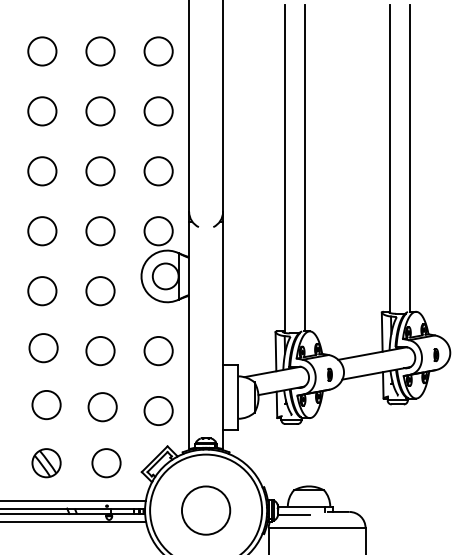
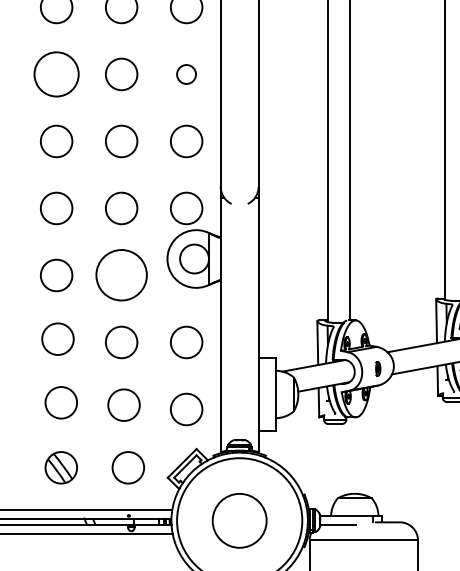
circle: (42, 111) -> (56, 74), size x1.4
circle: (158, 111) -> (186, 74), size x0.6
circle: (100, 291) -> (121, 275), size x1.6

